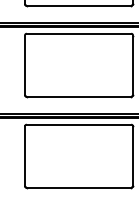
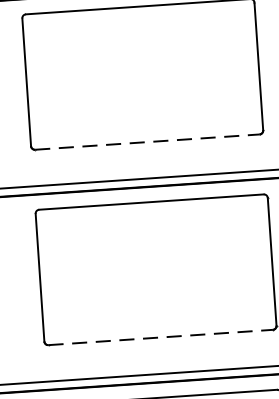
line: (79, 96) -> (148, 141), solid -> dashed
line: (79, 187) -> (161, 336), solid -> dashed

